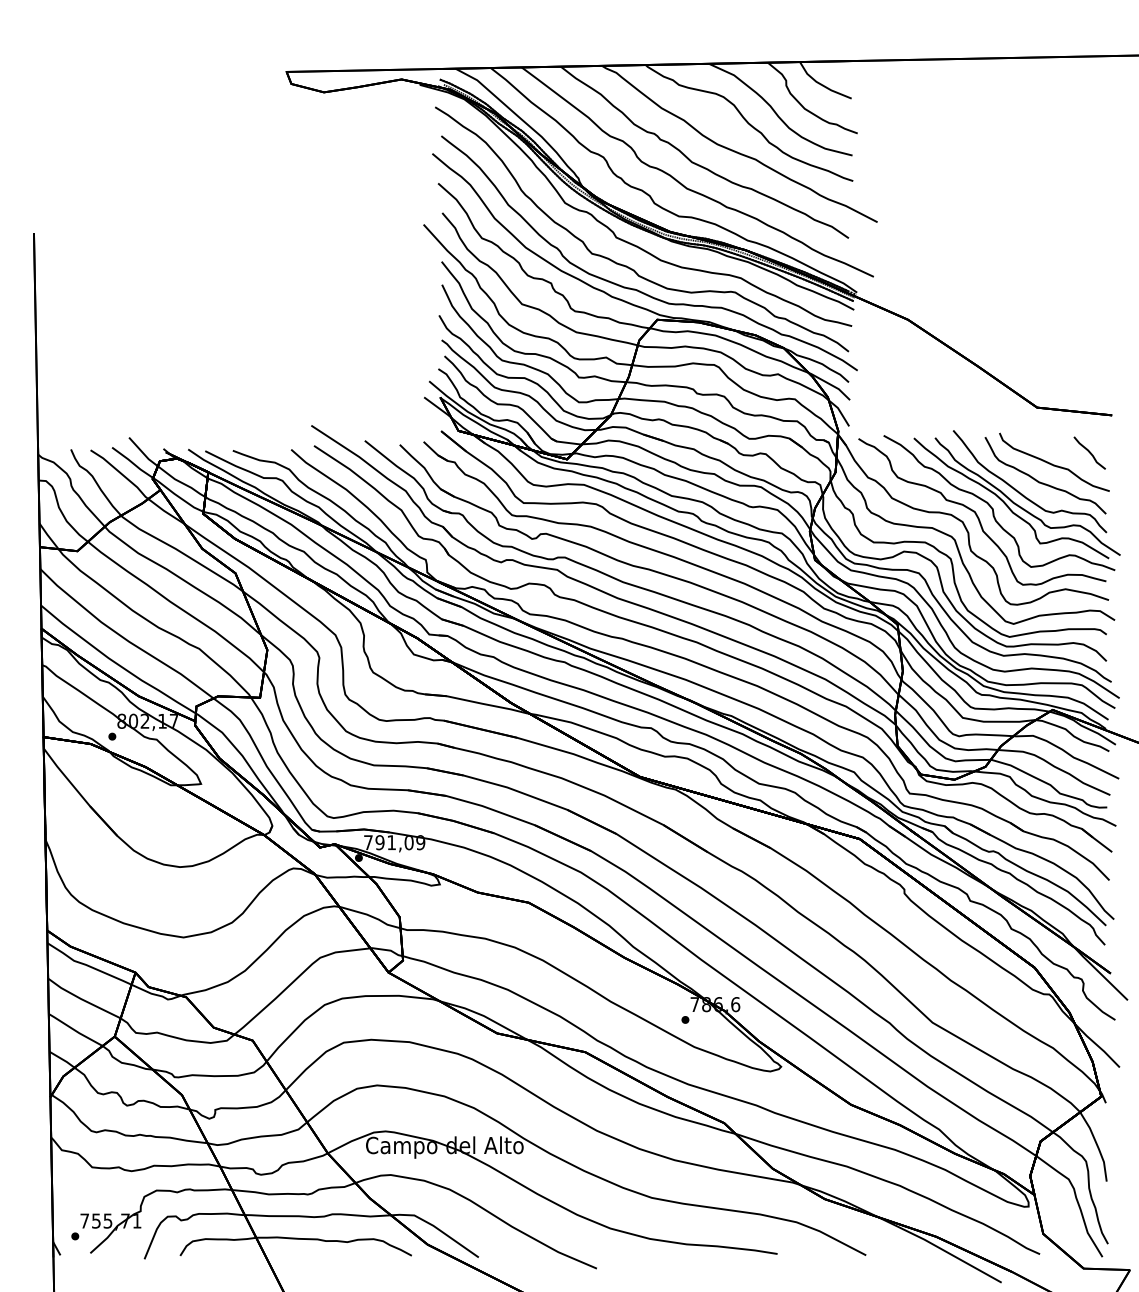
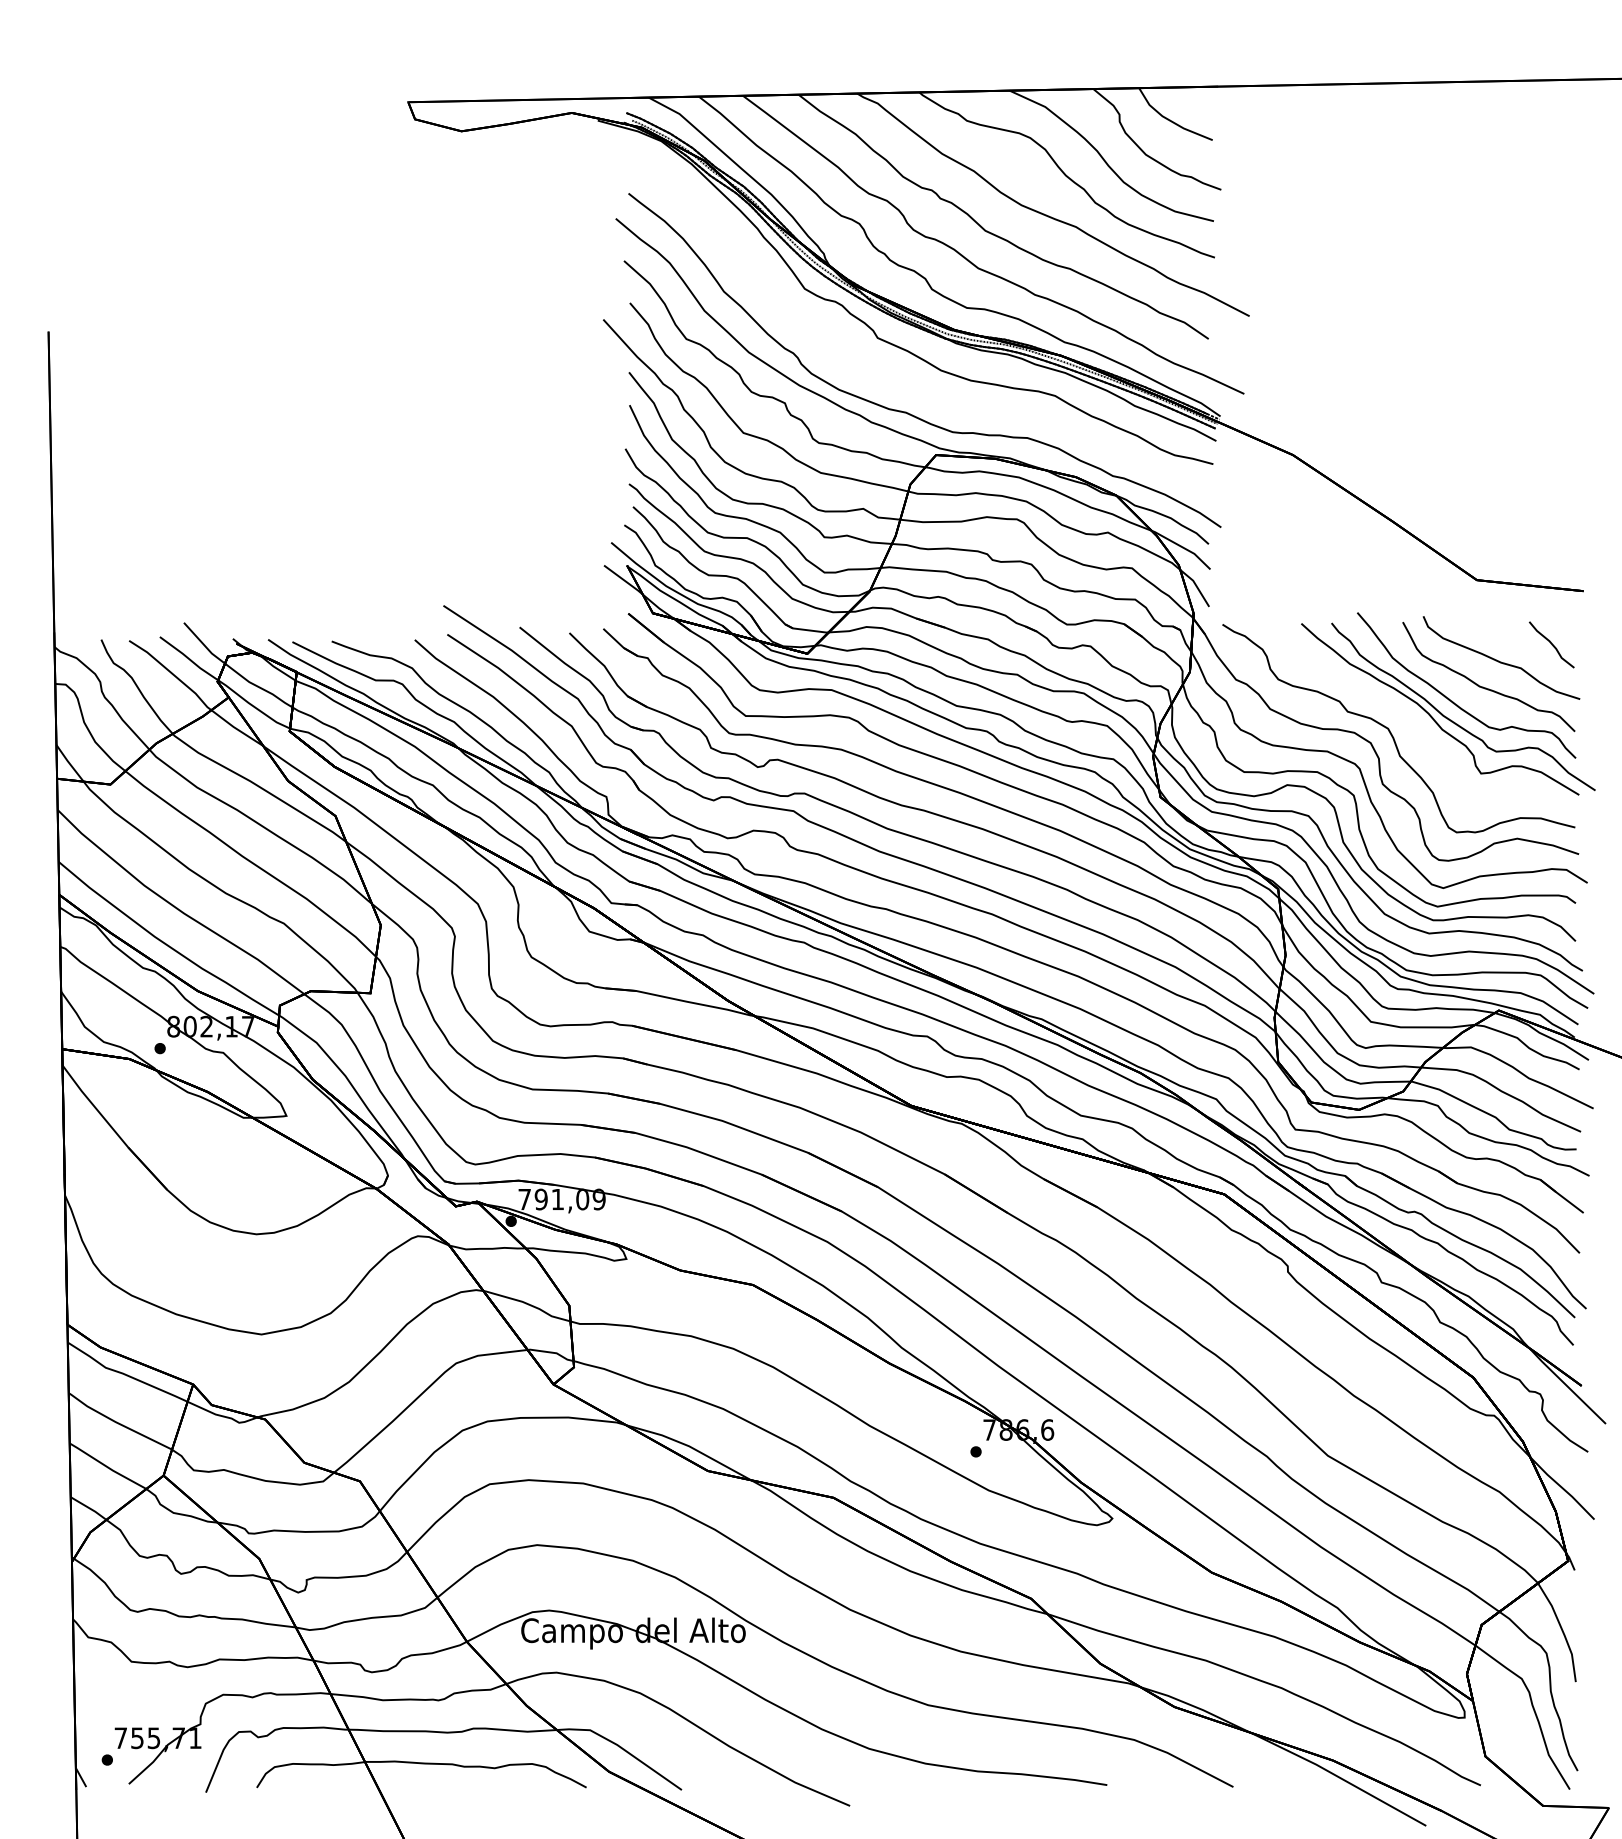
part: (625, 265) -> (890, 377), removed
part: (991, 506) -> (1412, 721), removed

